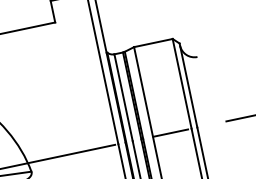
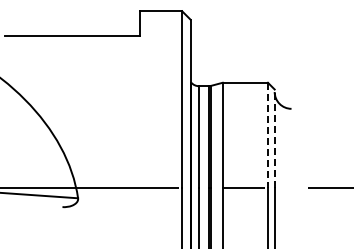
line: (181, 84) -> (267, 135), solid -> dashed
line: (188, 85) -> (274, 138), solid -> dashed

